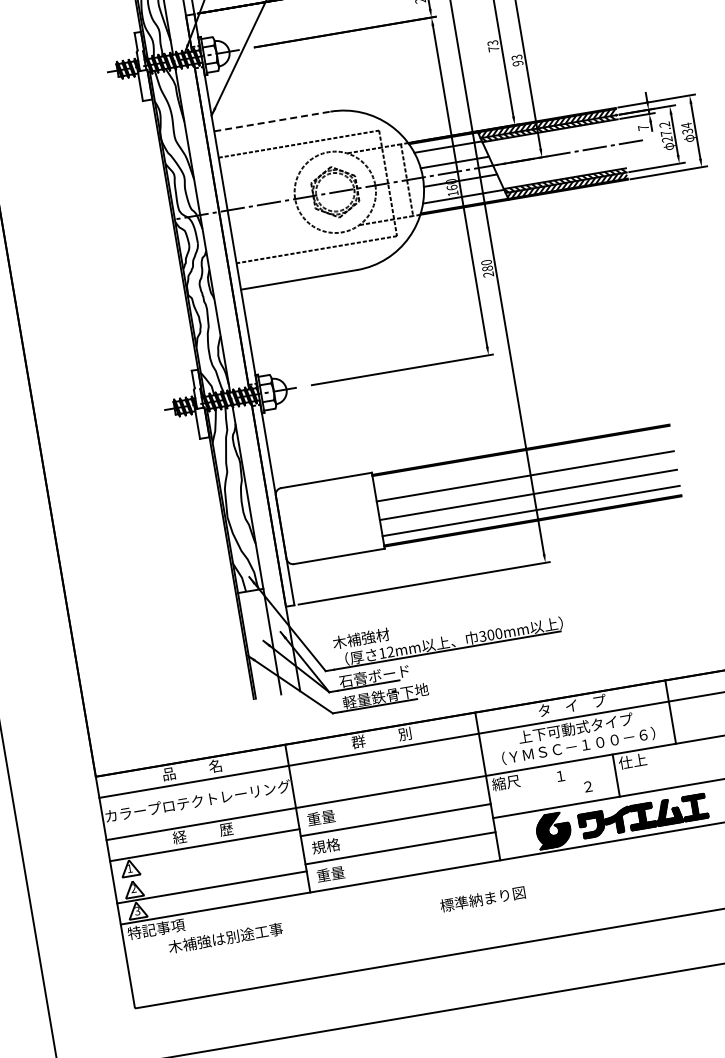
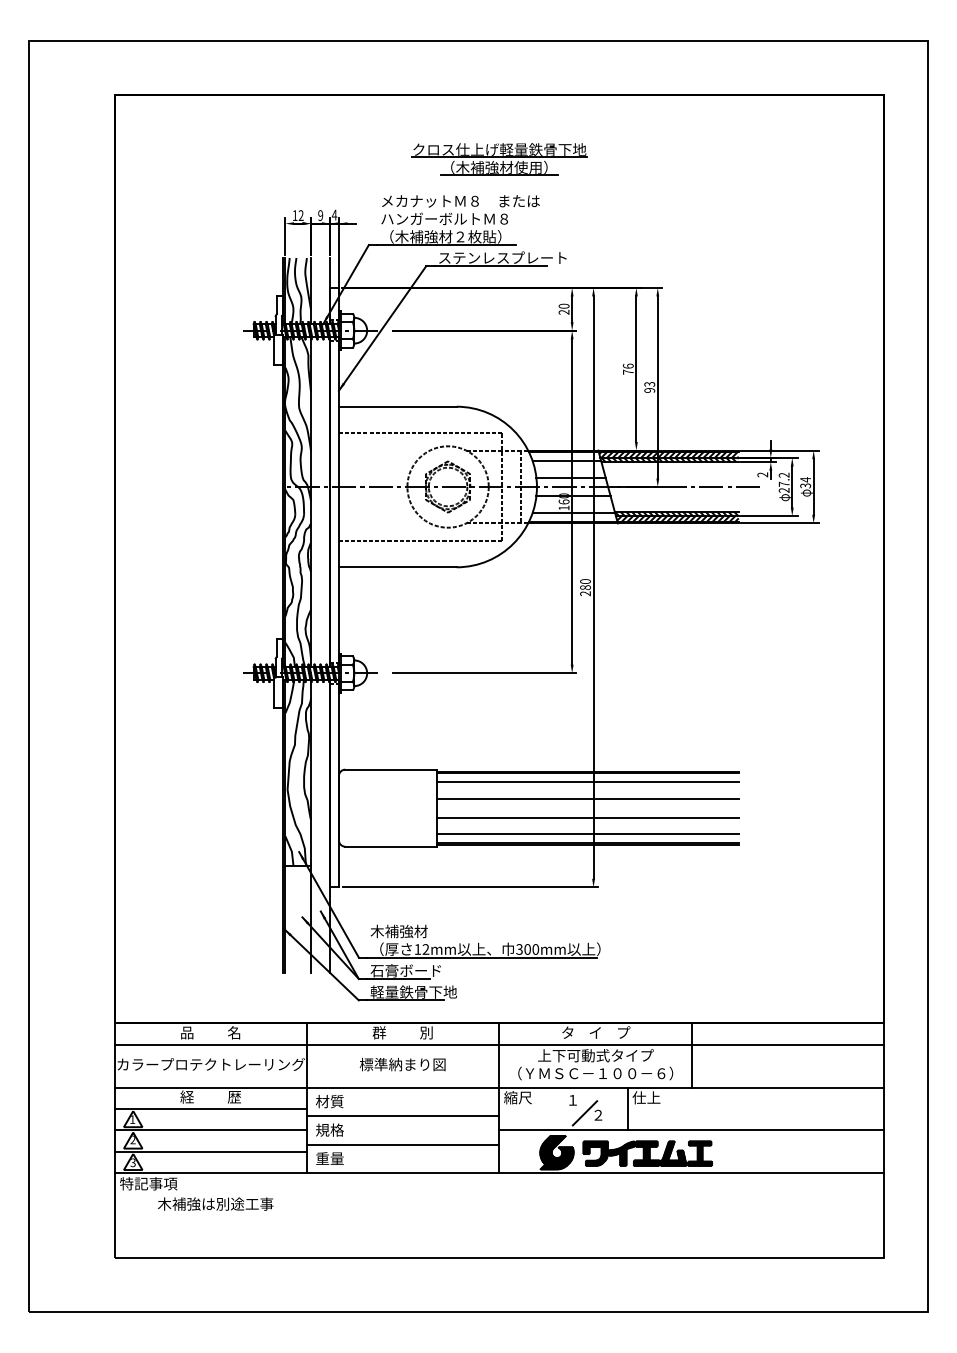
text: (491, 42) -> (627, 365), 73 -> 76
line: (271, 121) -> (397, 406), dashed -> solid
text: (643, 127) -> (762, 474), 7 -> 2
line: (522, 460) -> (587, 782), added
line: (574, 787) -> (584, 1113), added
text: (320, 817) -> (329, 1101), 重量 -> 材質
line: (208, 866) -> (210, 1130), added
text: (482, 899) -> (402, 1064), moved

